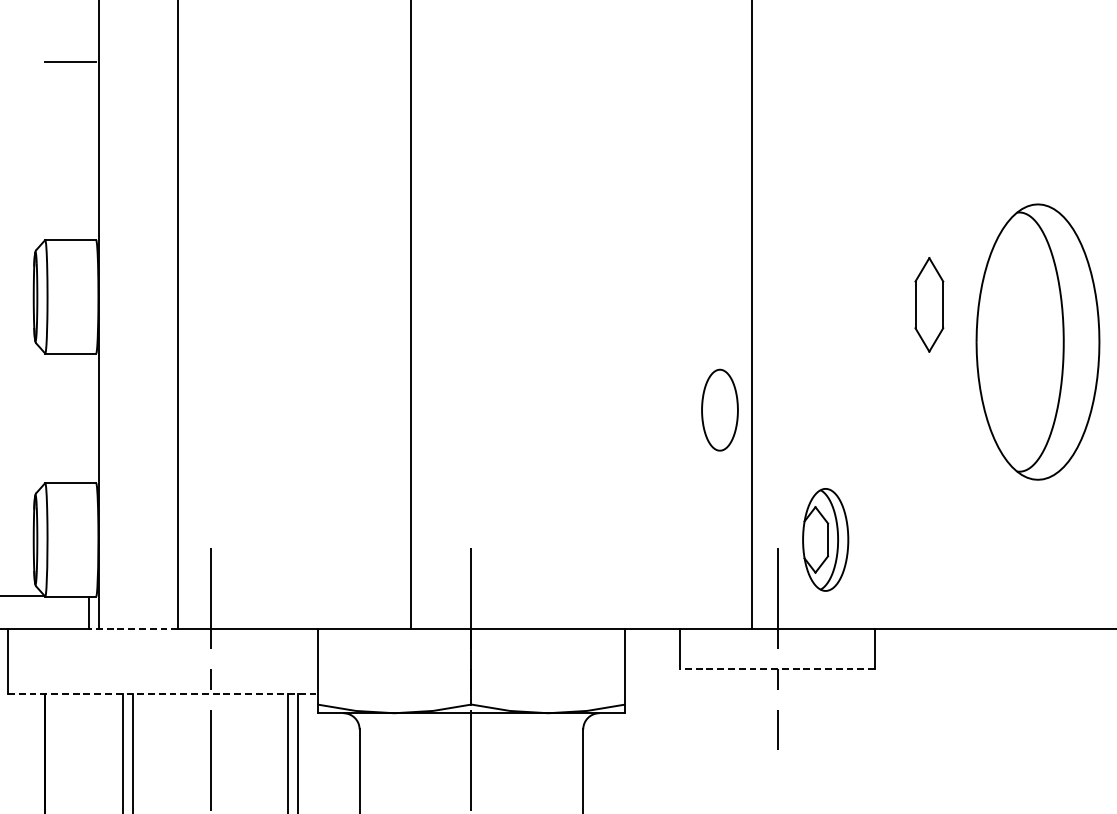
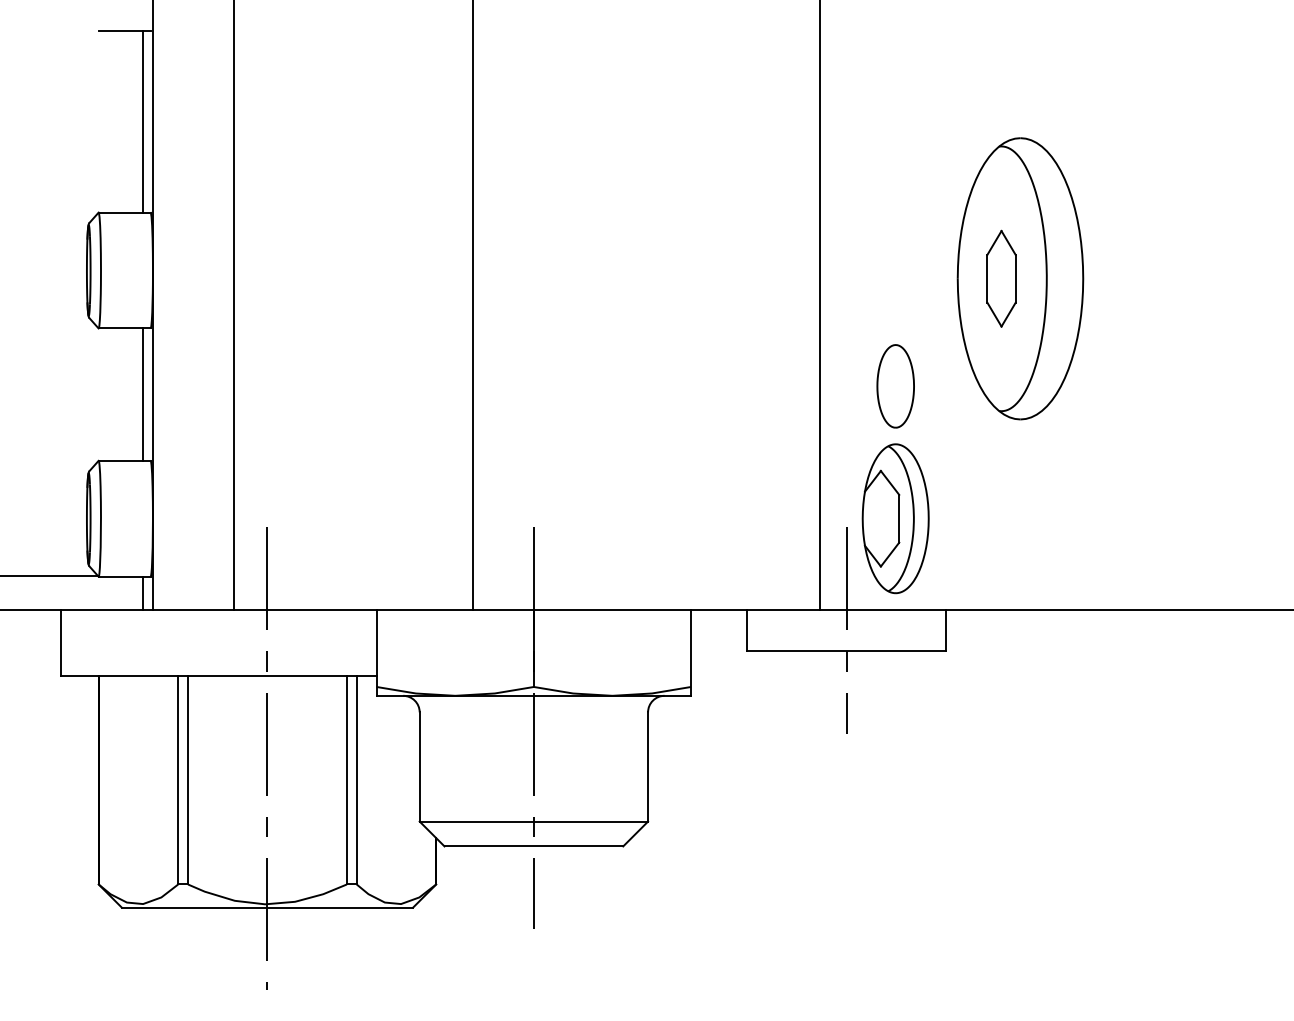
line: (89, 150) -> (143, 121), added
part: (1038, 341) -> (1020, 278), moved
part: (719, 410) -> (895, 386), moved
line: (89, 418) -> (143, 394), added
part: (825, 539) -> (895, 518), size x1.43
line: (133, 628) -> (188, 609), dashed -> solid
line: (777, 668) -> (846, 650), dashed -> solid
line: (163, 693) -> (219, 675), dashed -> solid

